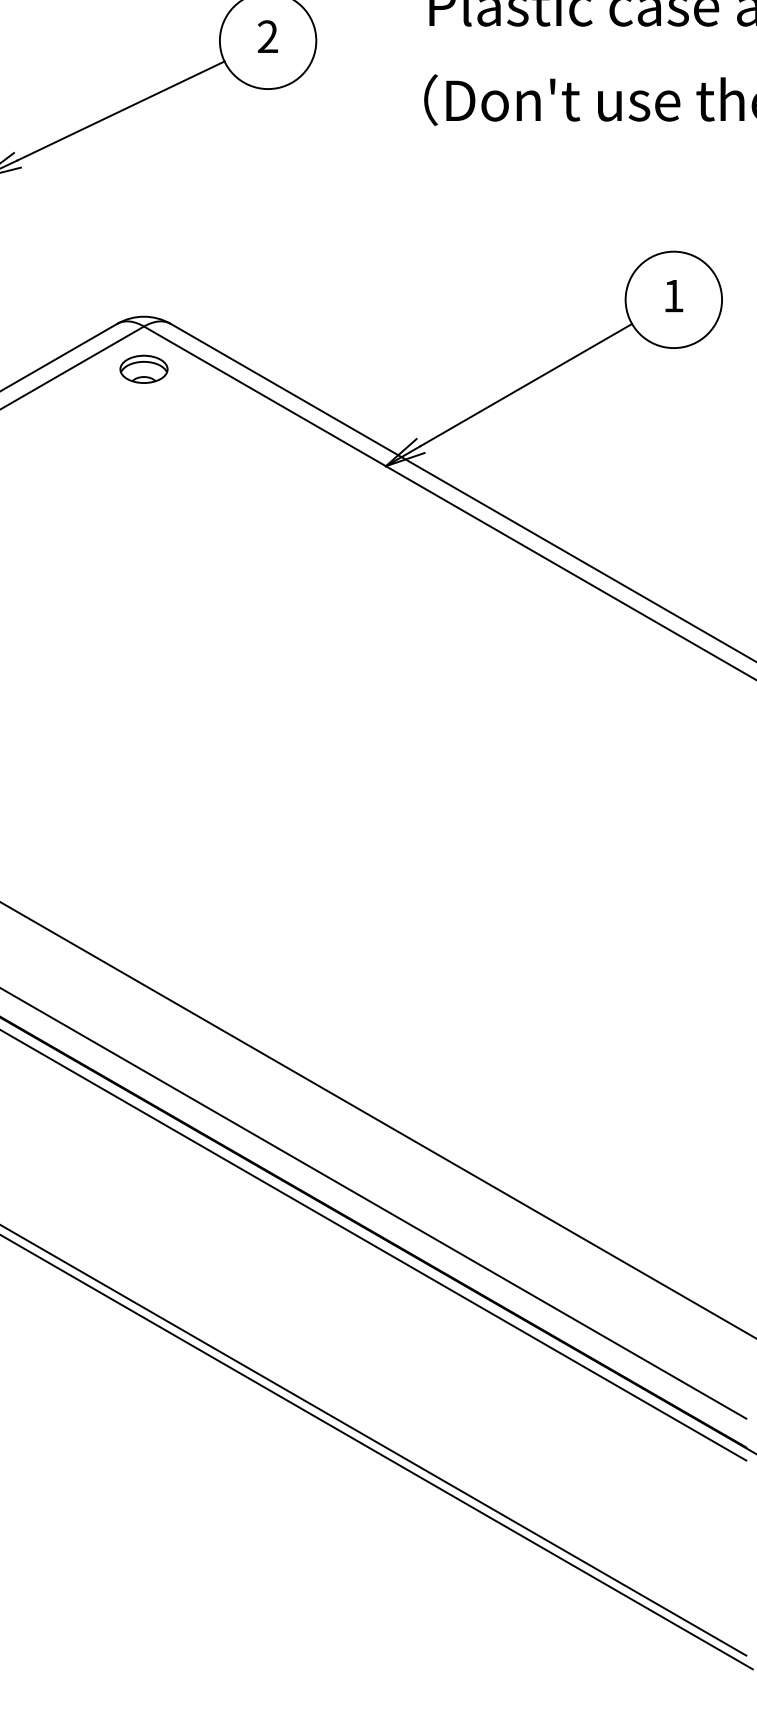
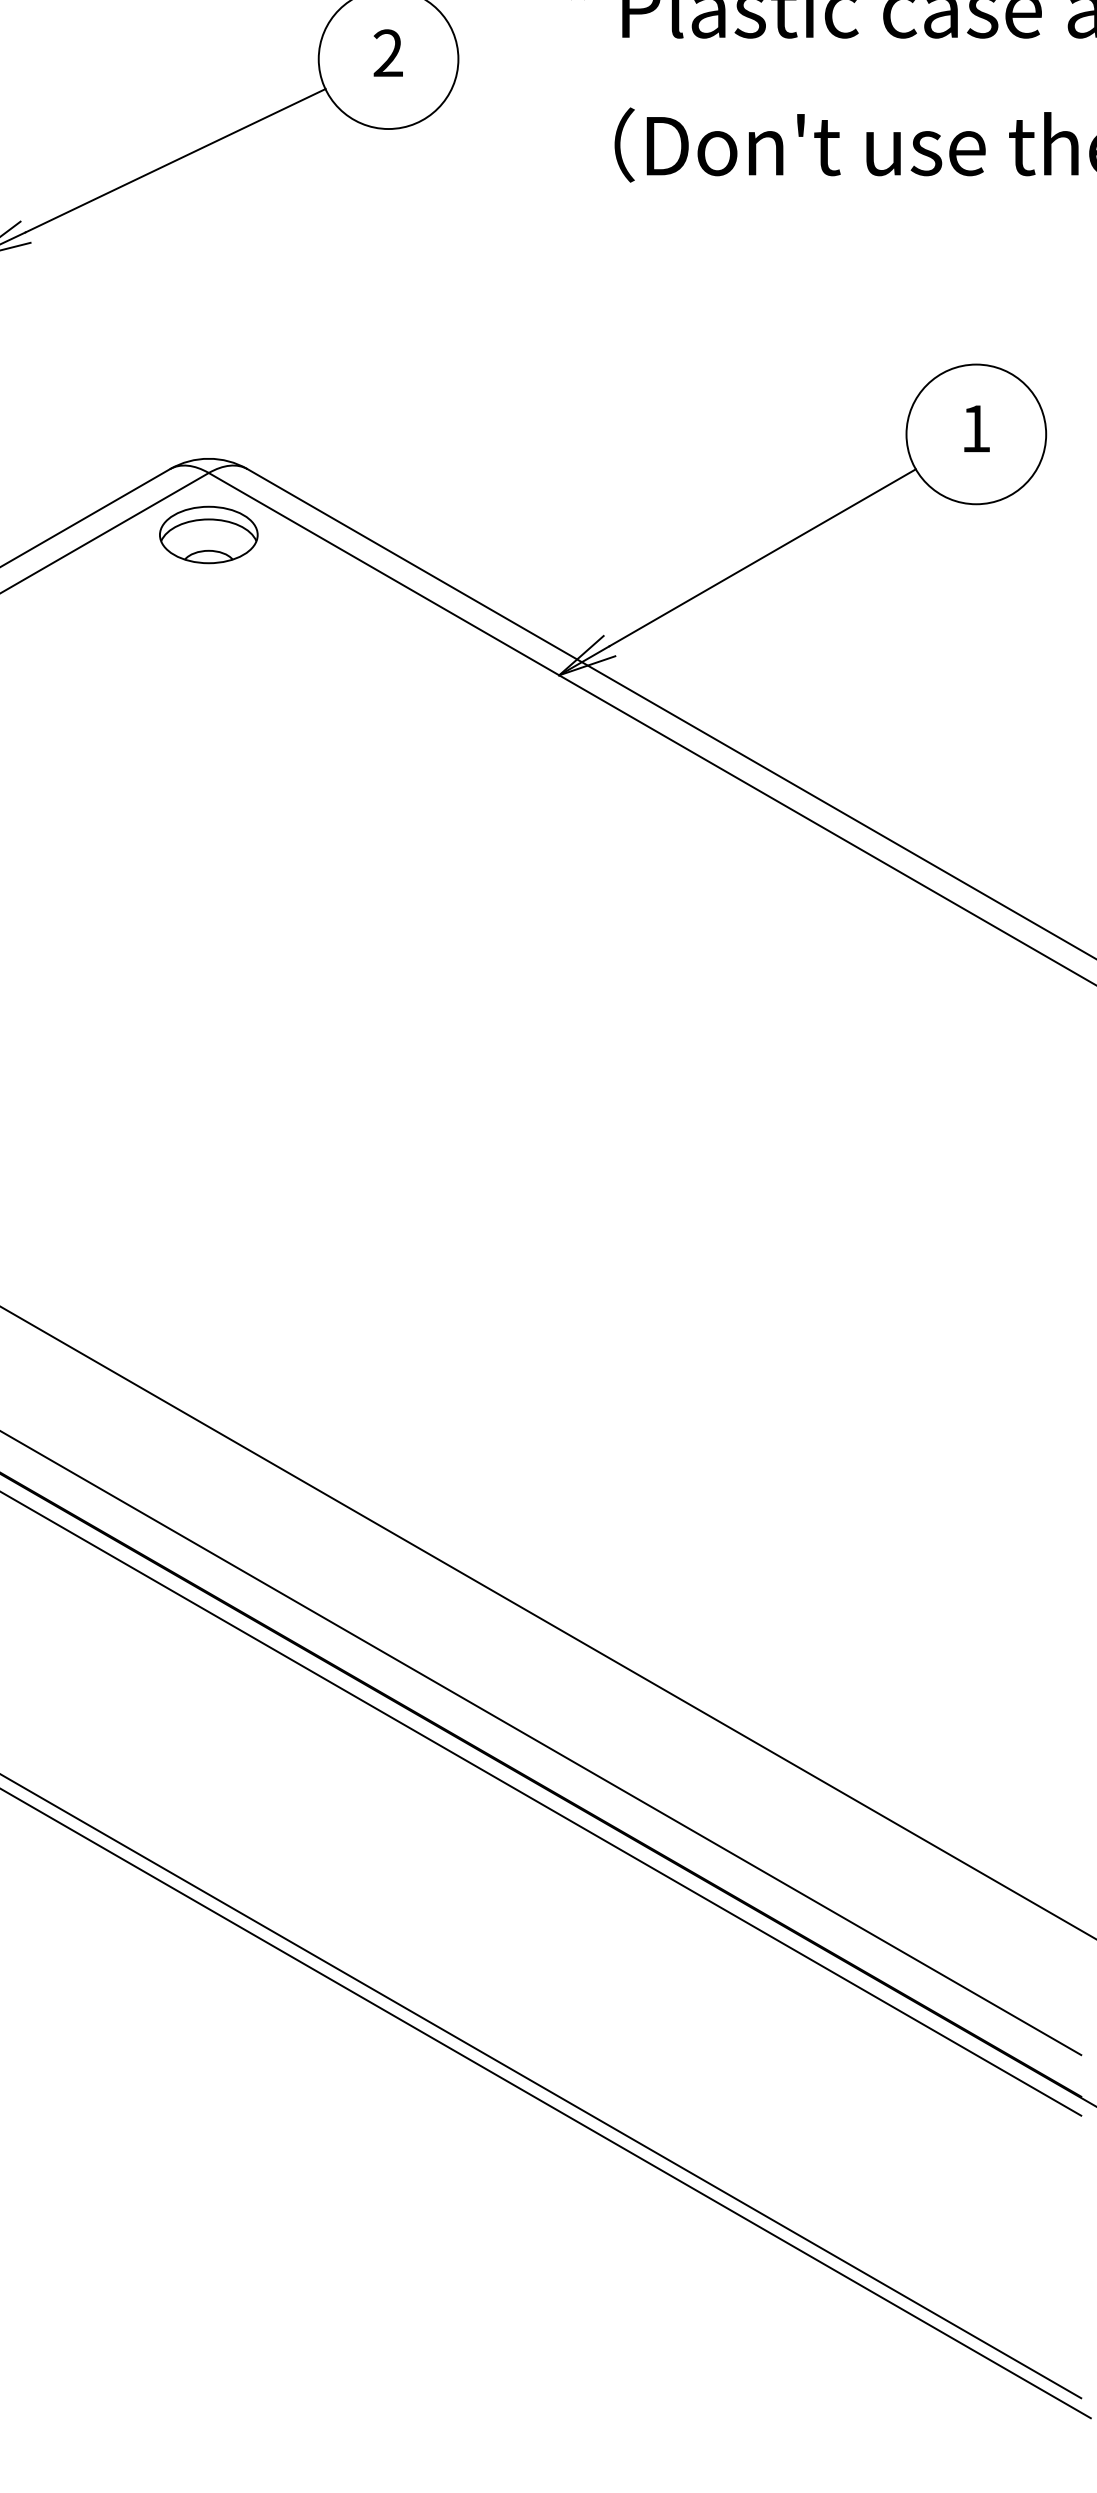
part: (143, 369) -> (208, 535), size x1.43

